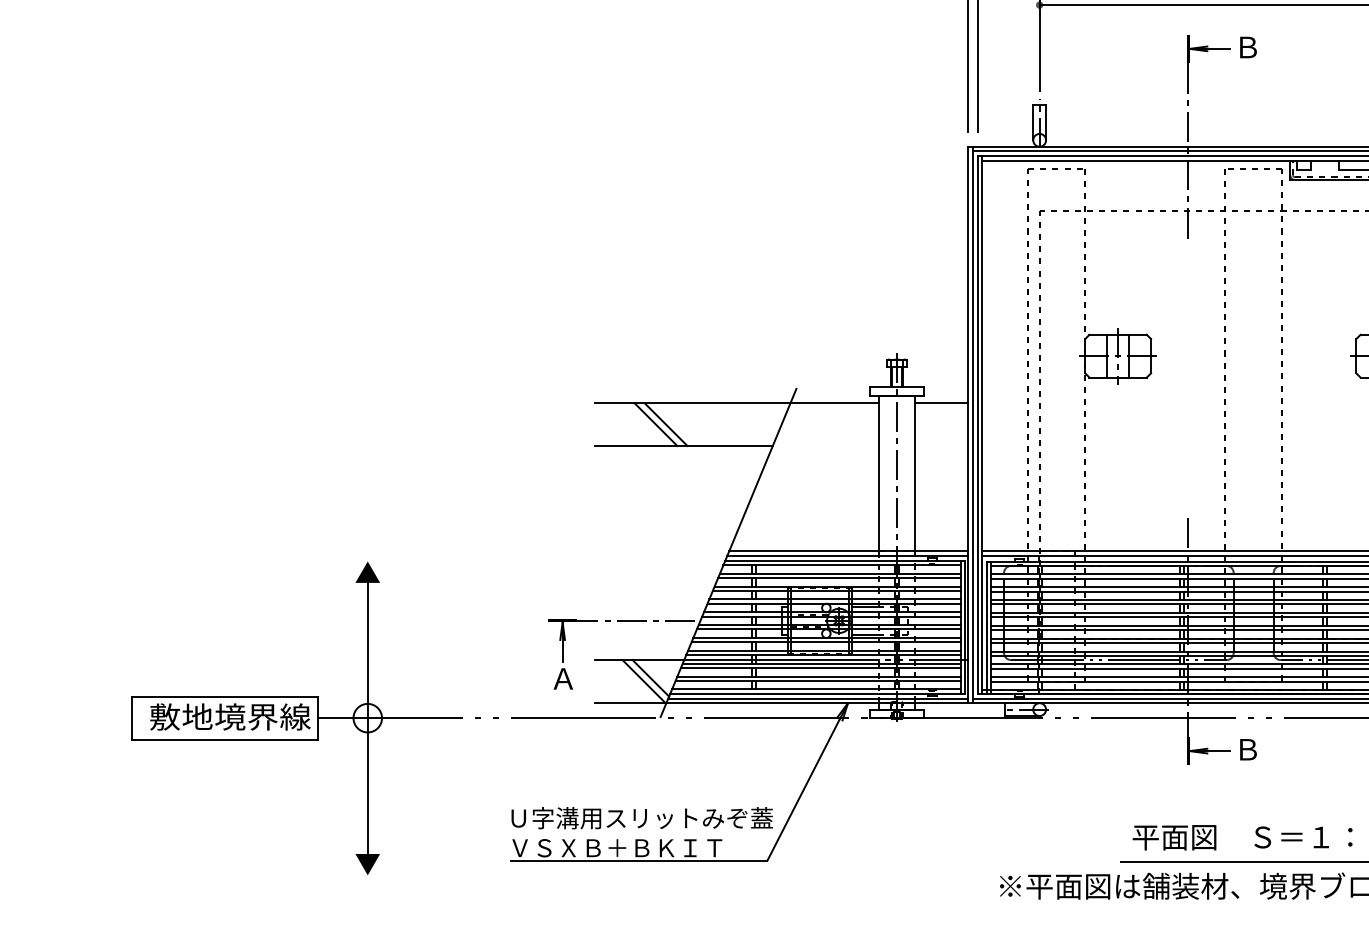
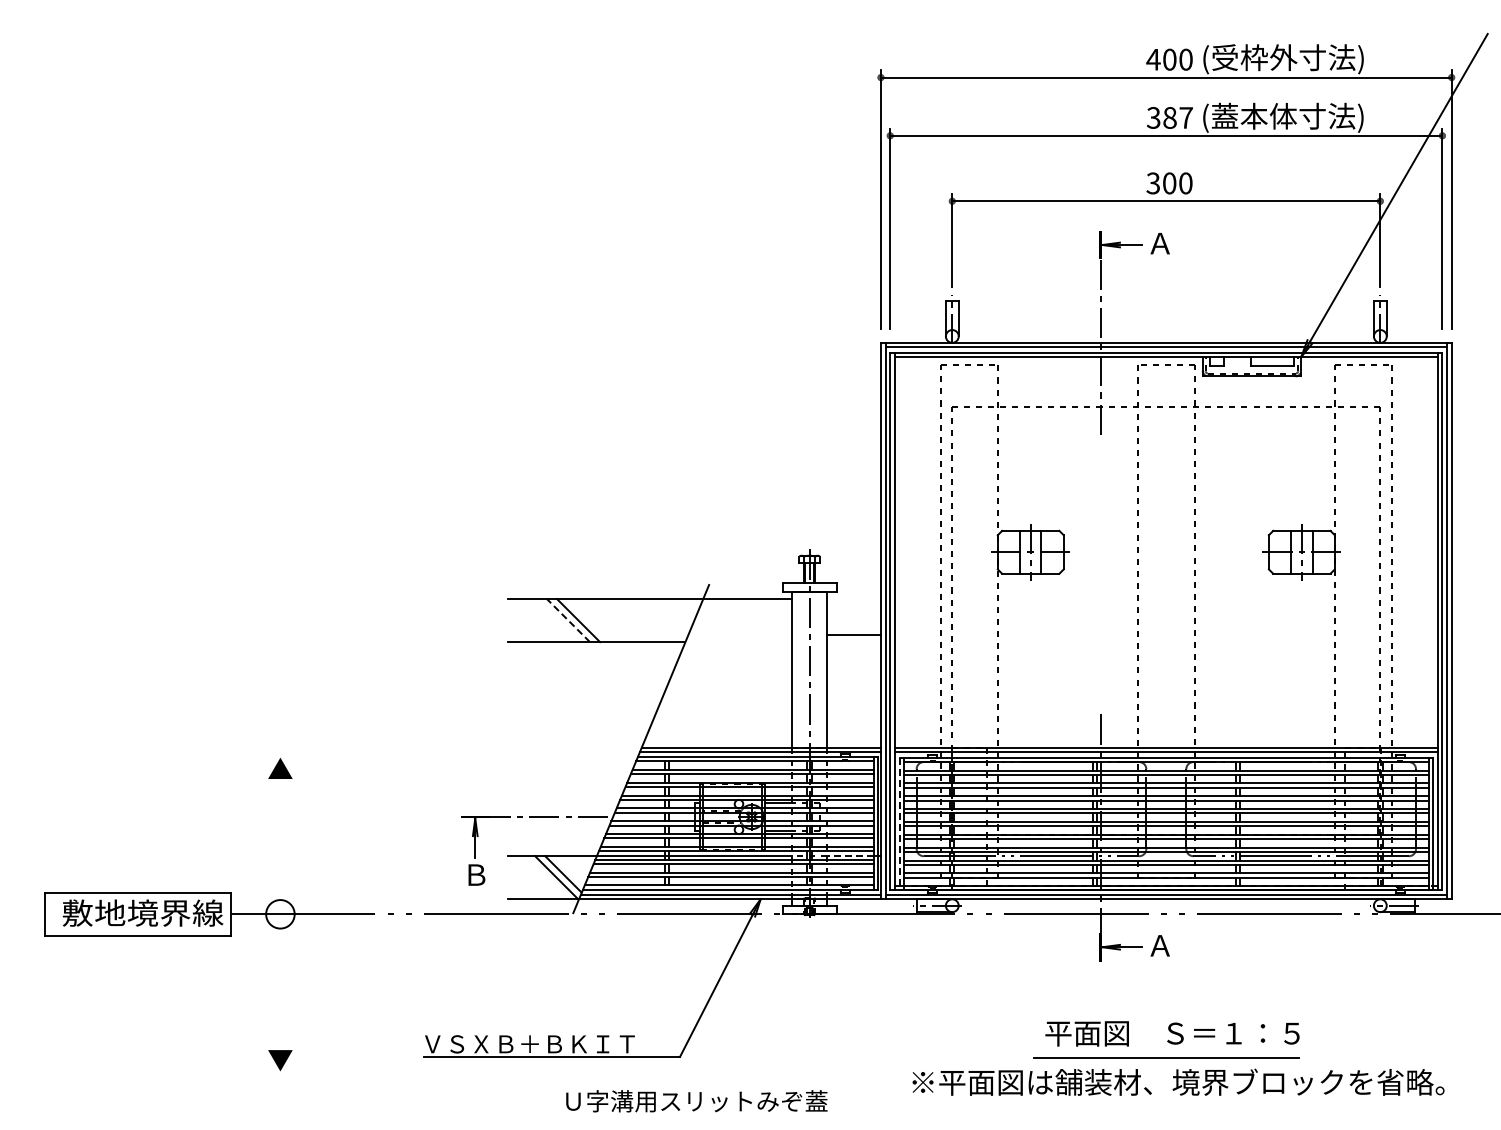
text: (1246, 47) -> (1159, 243), Ｂ -> Ａ
line: (940, 402) -> (853, 634), moved
line: (655, 424) -> (568, 620), solid -> dashed
line: (986, 628) -> (899, 824), solid -> dashed
line: (937, 659) -> (850, 855), solid -> dashed
text: (562, 678) -> (475, 874), Ａ -> Ｂ
line: (367, 718) -> (280, 914), removed
text: (1246, 749) -> (1159, 945), Ｂ -> Ａ
text: (641, 818) -> (696, 1101), moved

